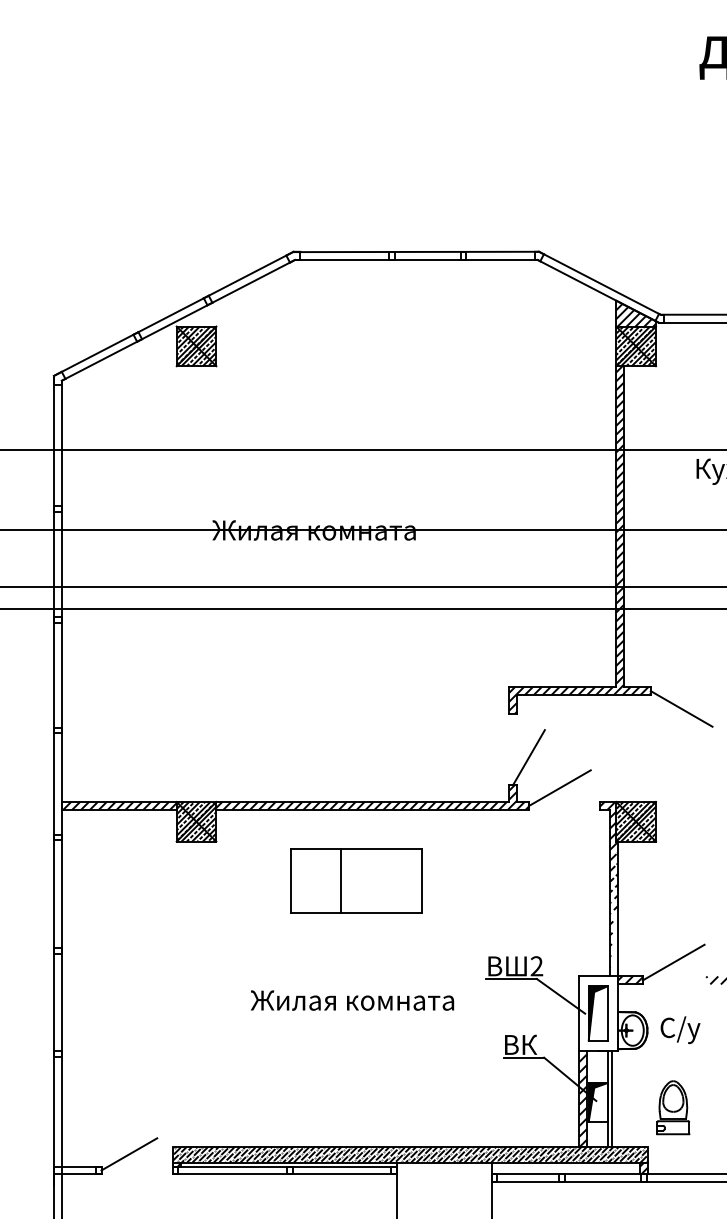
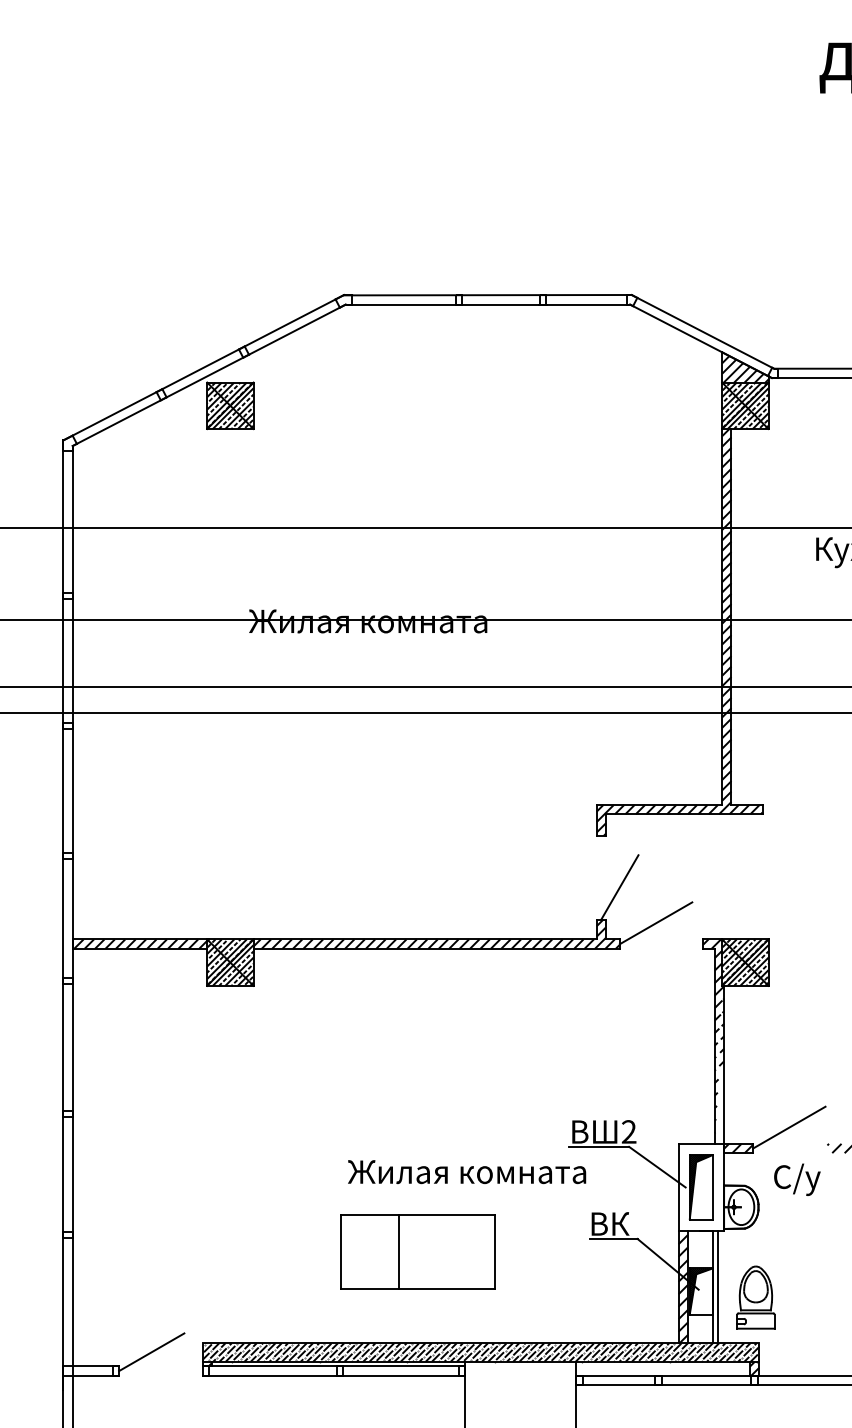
line: (681, 708) -> (798, 830), removed
part: (356, 880) -> (417, 1251), moved
text: (352, 1000) -> (467, 1172), moved
text: (680, 1029) -> (797, 1179), moved
part: (672, 1107) -> (755, 1297), moved

